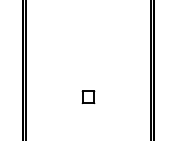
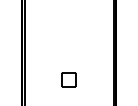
part: (89, 97) -> (69, 80), size x1.6

